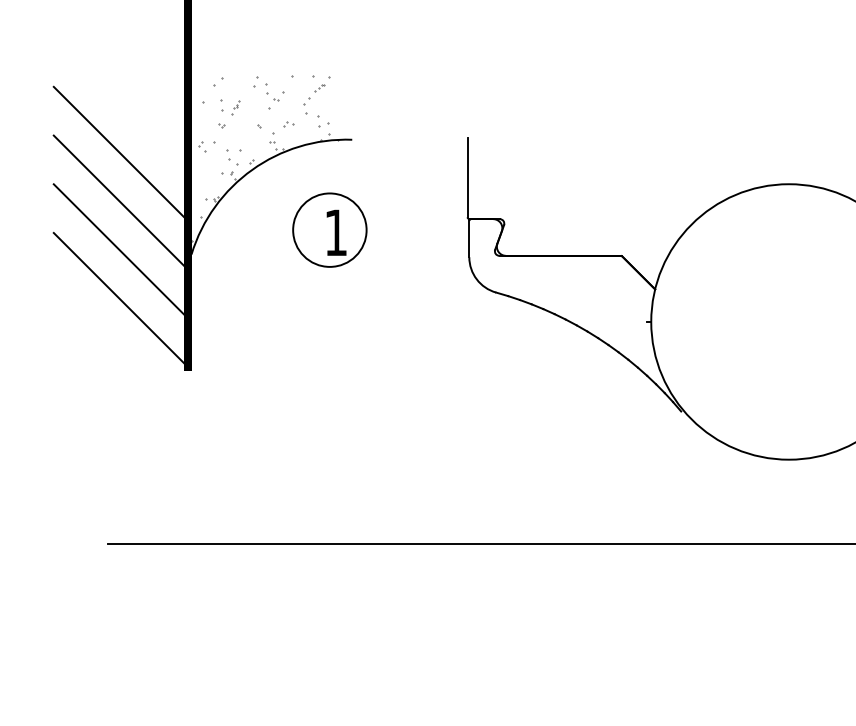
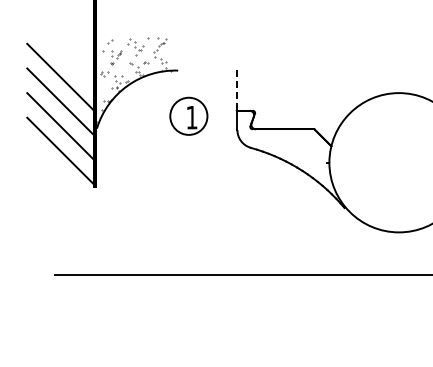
line: (467, 177) -> (236, 89), solid -> dashed
part: (329, 228) -> (188, 115), moved

